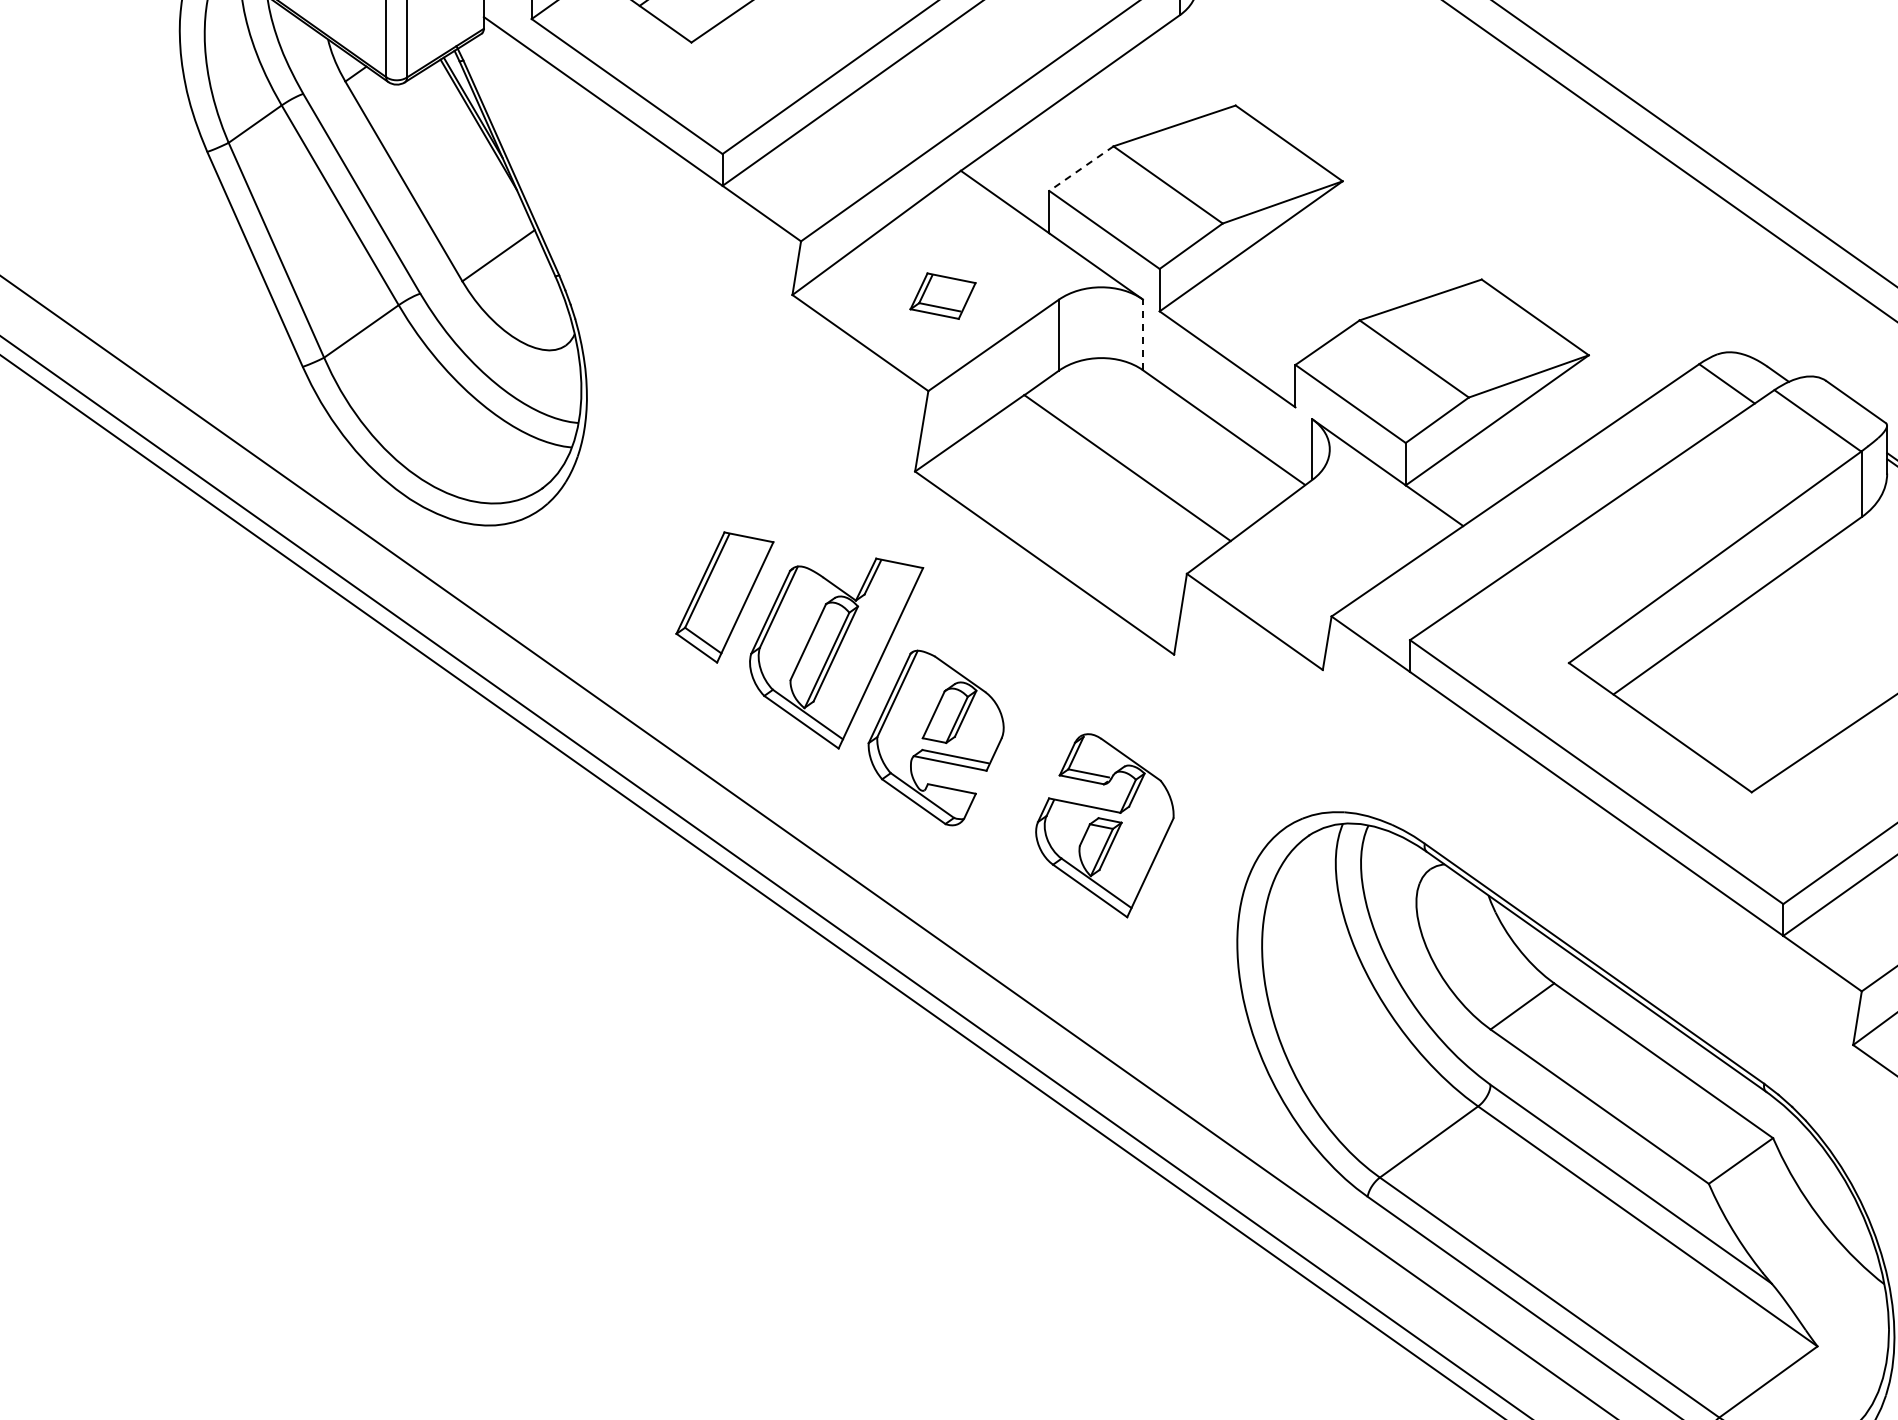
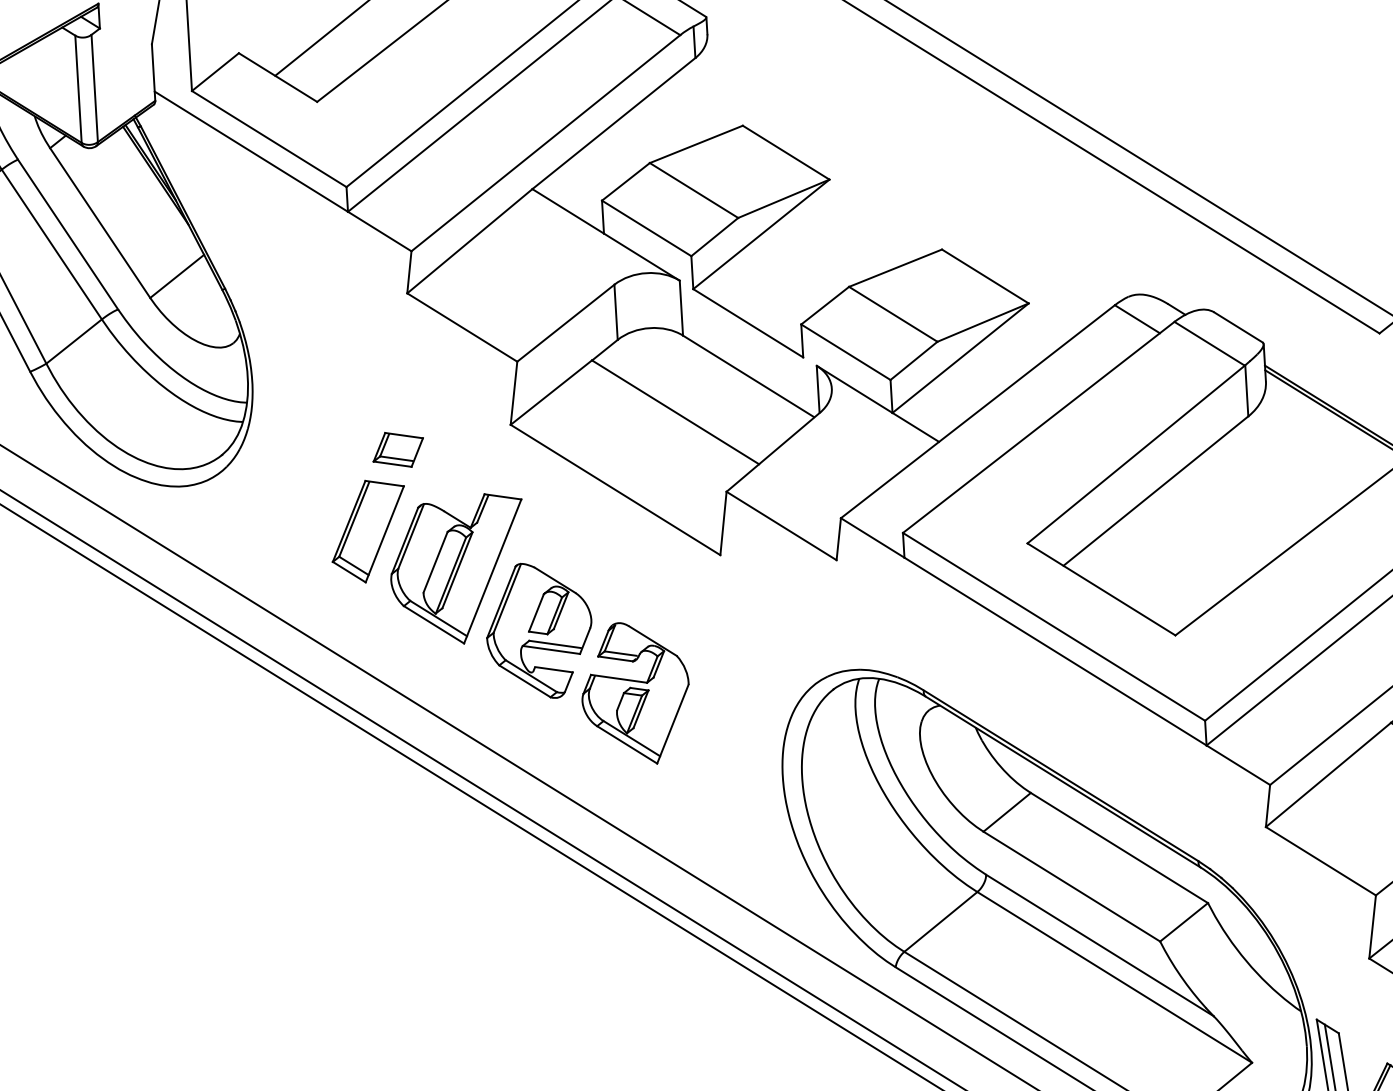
line: (1081, 168) -> (625, 181), dashed -> solid
part: (942, 295) -> (397, 449), moved
line: (1142, 334) -> (681, 307), dashed -> solid
part: (1104, 825) -> (635, 693), moved

